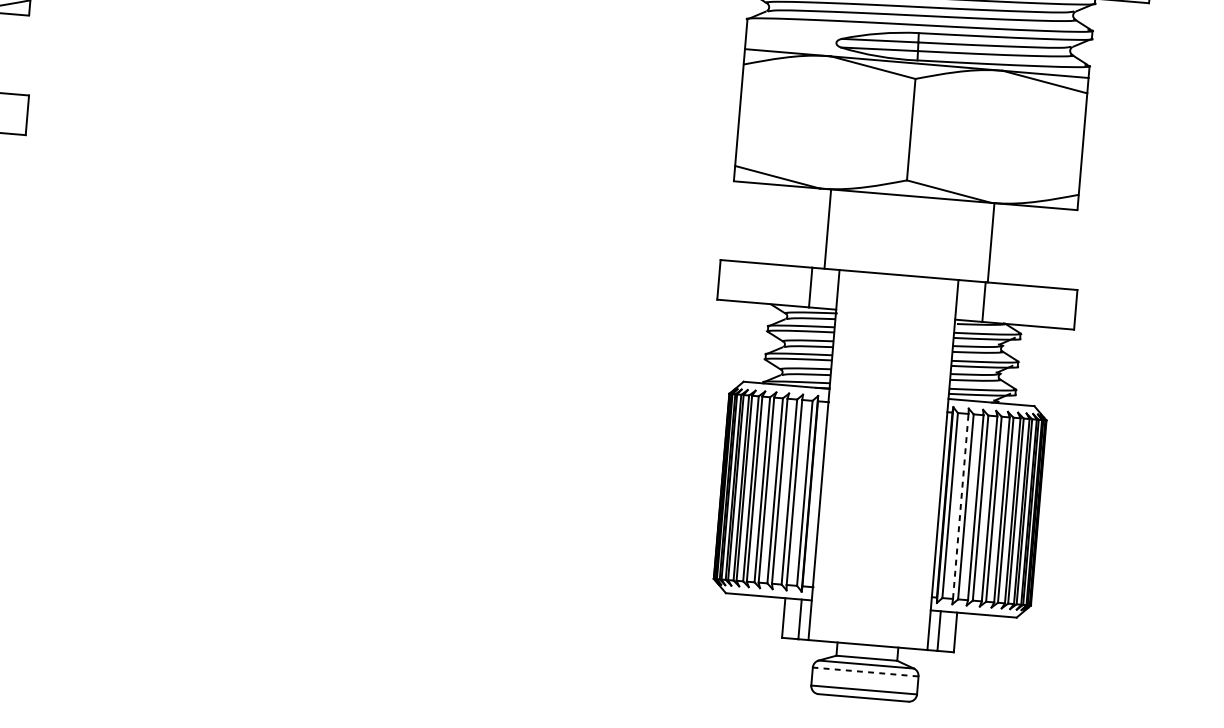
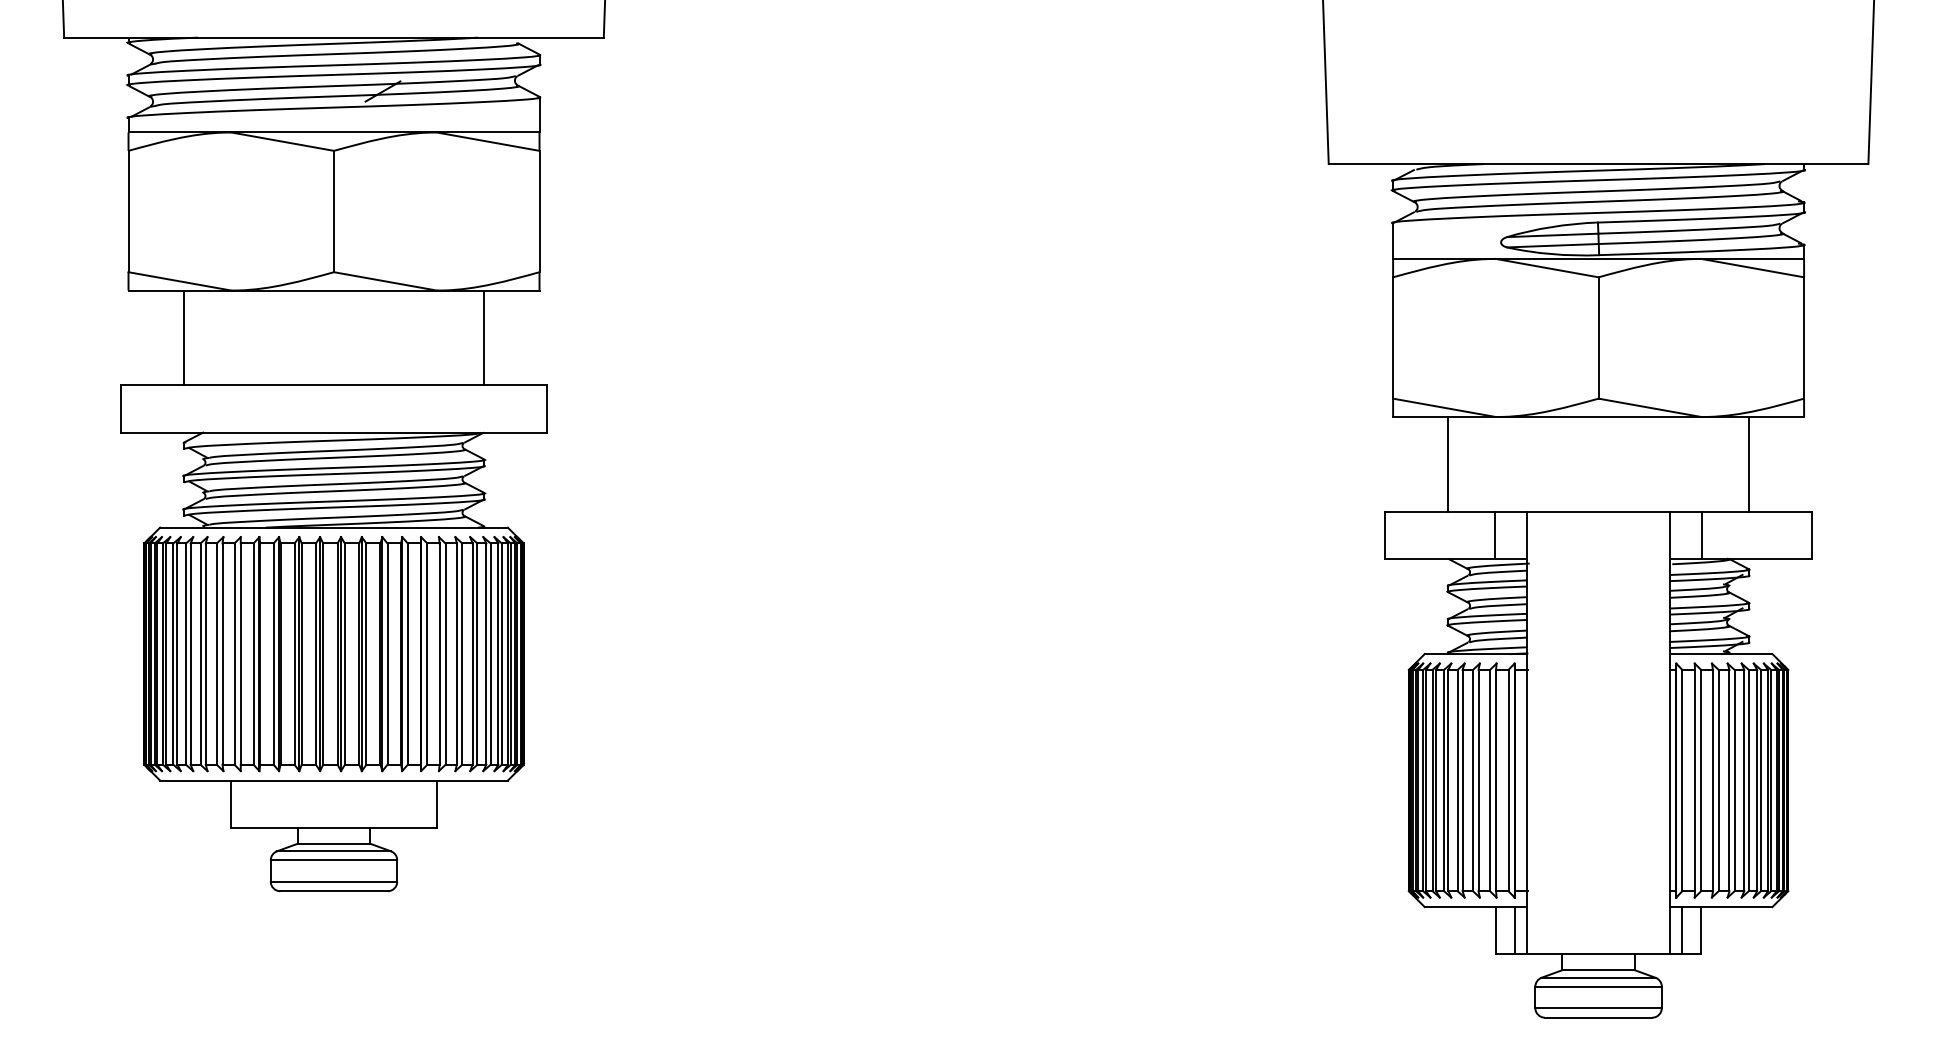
line: (827, 229) -> (1448, 464), moved
line: (990, 242) -> (1748, 464), moved
line: (961, 506) -> (1695, 780), dashed -> solid
line: (865, 671) -> (1598, 986), dashed -> solid

